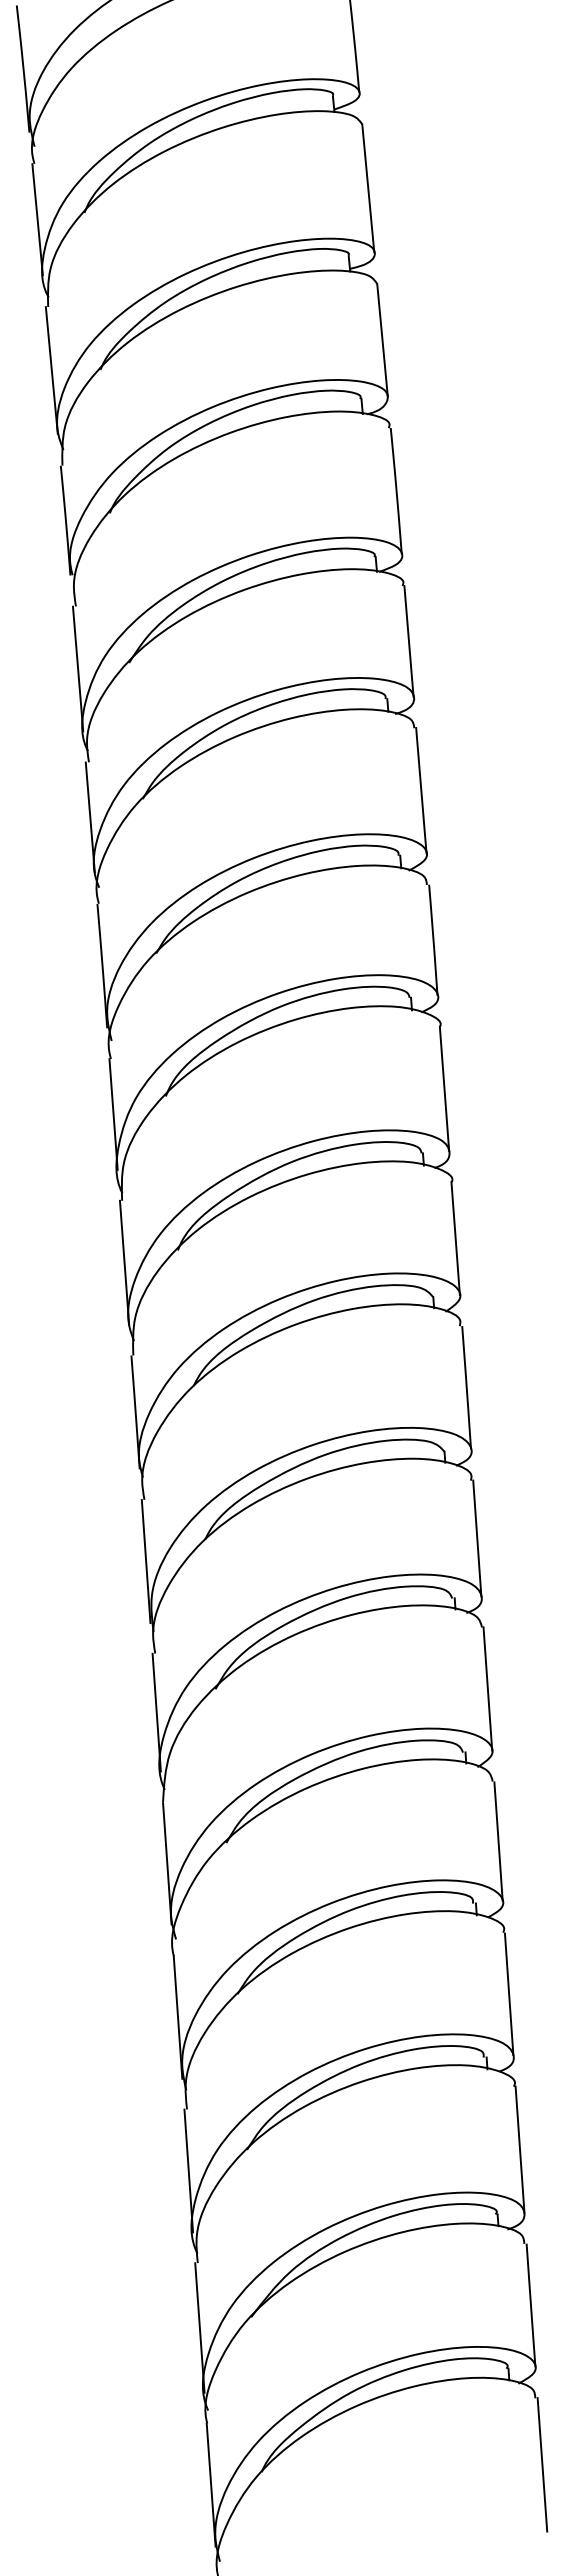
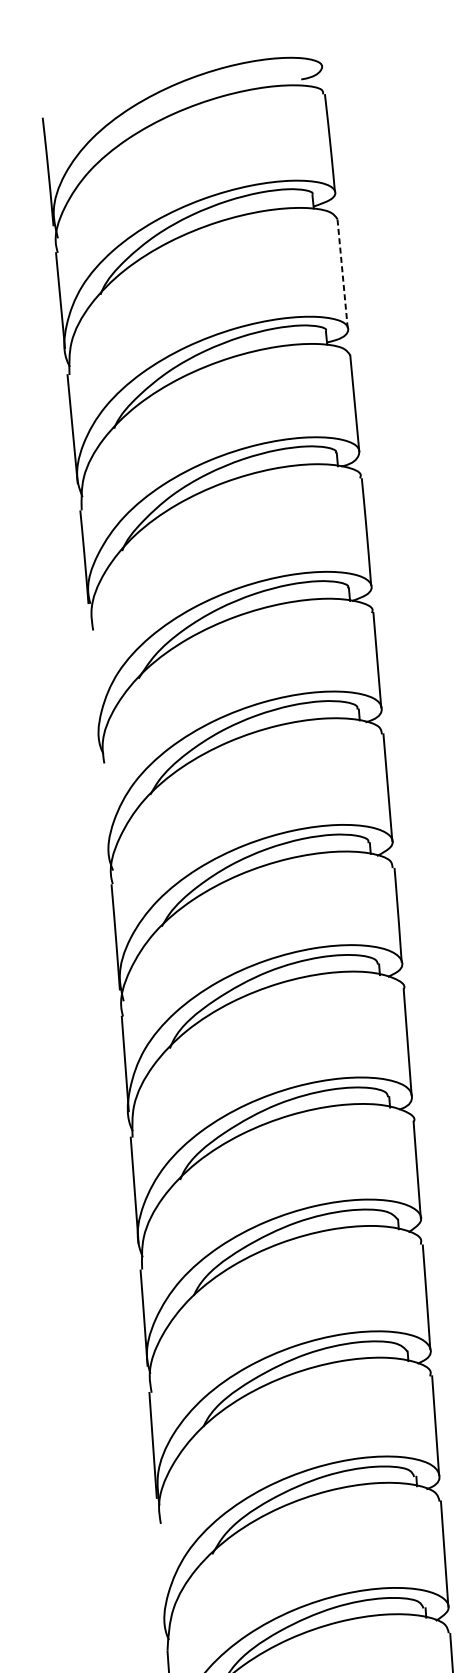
line: (368, 187) -> (342, 273), solid -> dashed
line: (77, 668) -> (94, 683), removed
line: (89, 817) -> (104, 810), removed
line: (156, 1712) -> (161, 1574), removed

